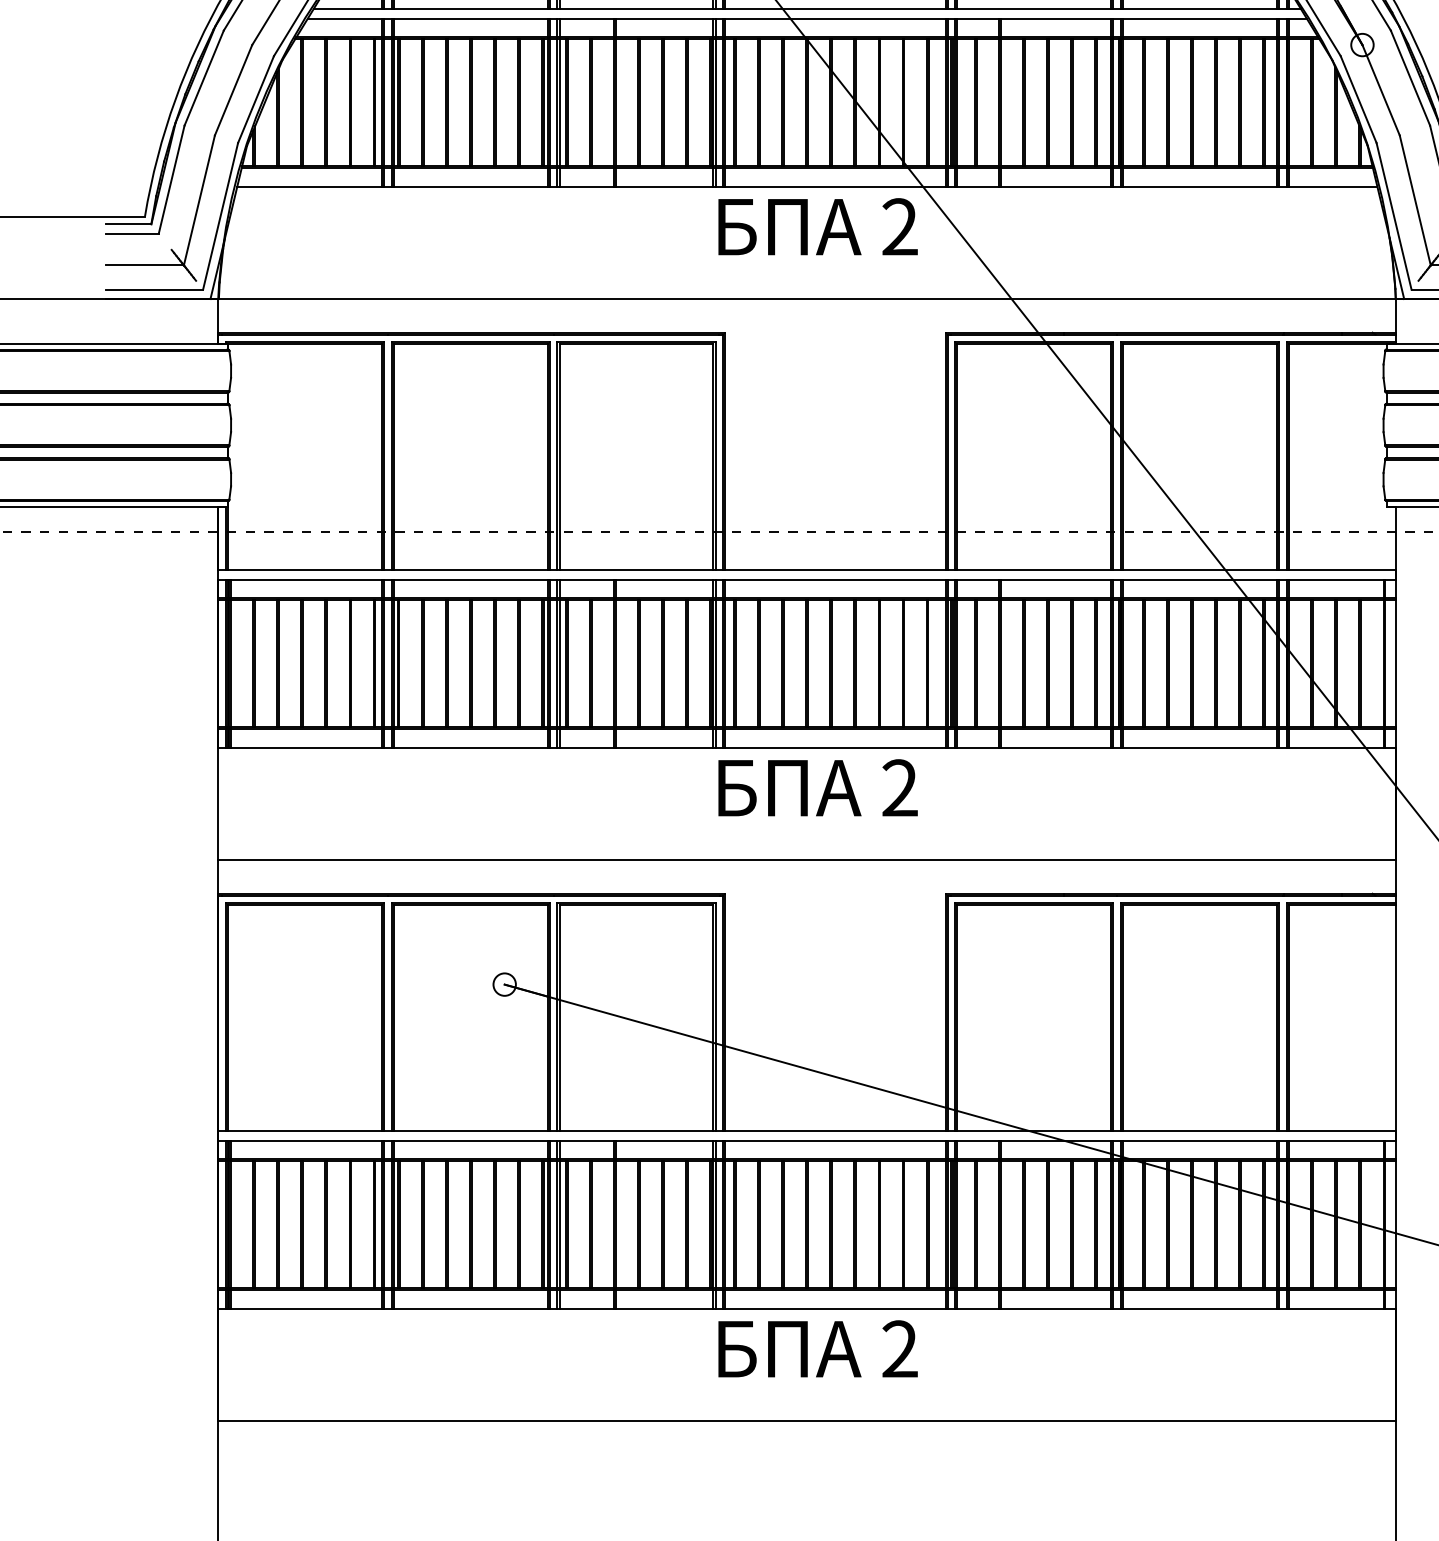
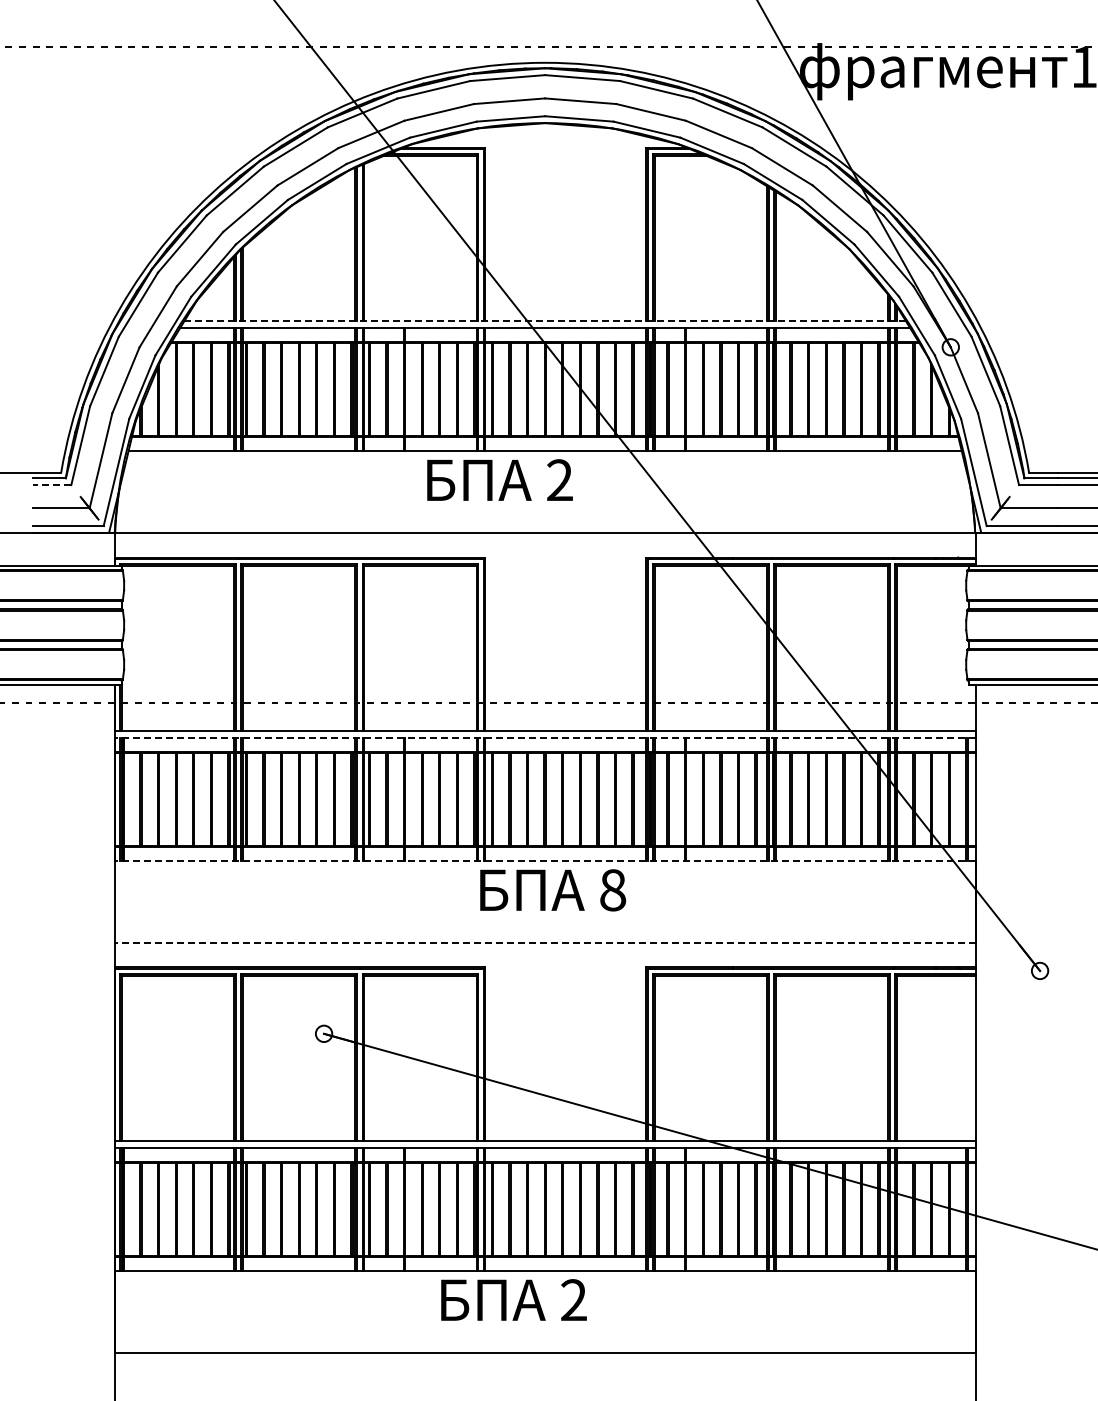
line: (807, 9) -> (545, 321), solid -> dashed
text: (817, 225) -> (499, 479), moved
line: (131, 234) -> (51, 485), solid -> dashed
line: (806, 579) -> (544, 737), solid -> dashed
line: (806, 747) -> (544, 860), solid -> dashed
text: (900, 788) -> (613, 890), 2 -> 8
line: (806, 859) -> (544, 942), solid -> dashed
text: (817, 1348) -> (513, 1299), moved

